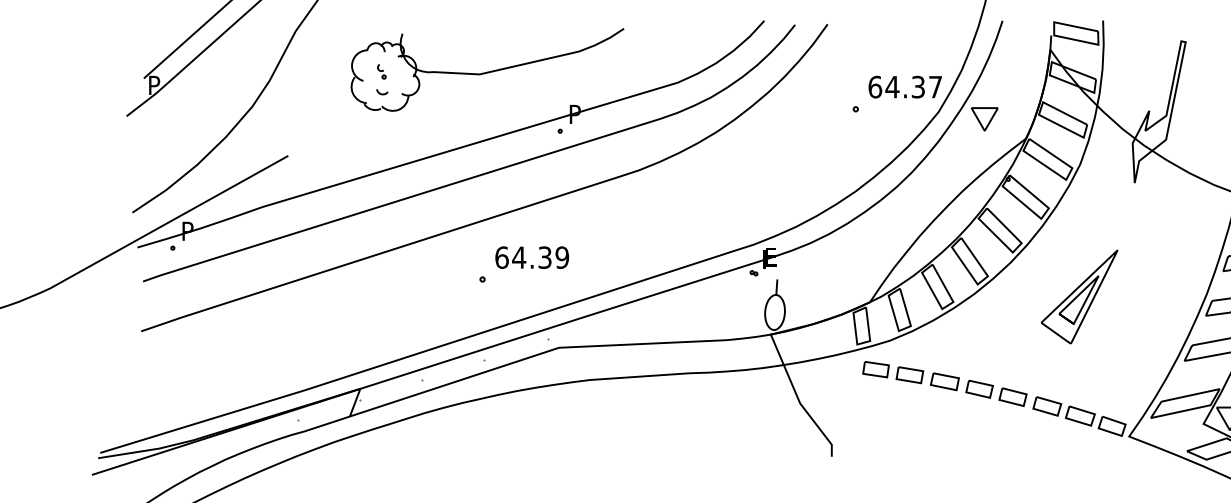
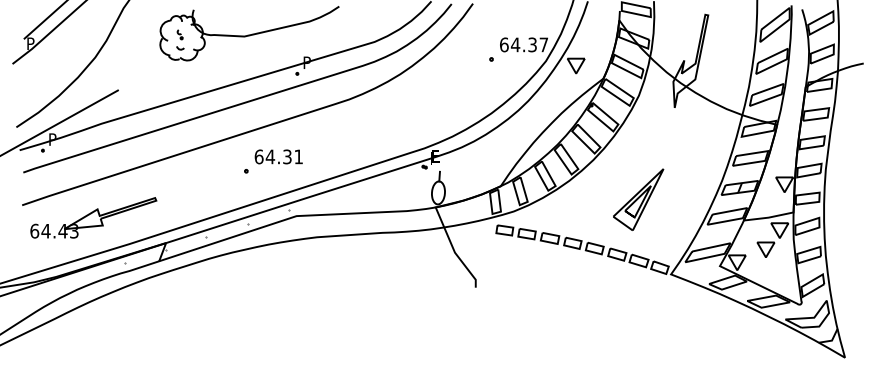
text: (561, 257) -> (298, 156), 64.39 -> 64.31
part: (1079, 296) -> (638, 199), moved
part: (249, 349) -> (93, 217), added

